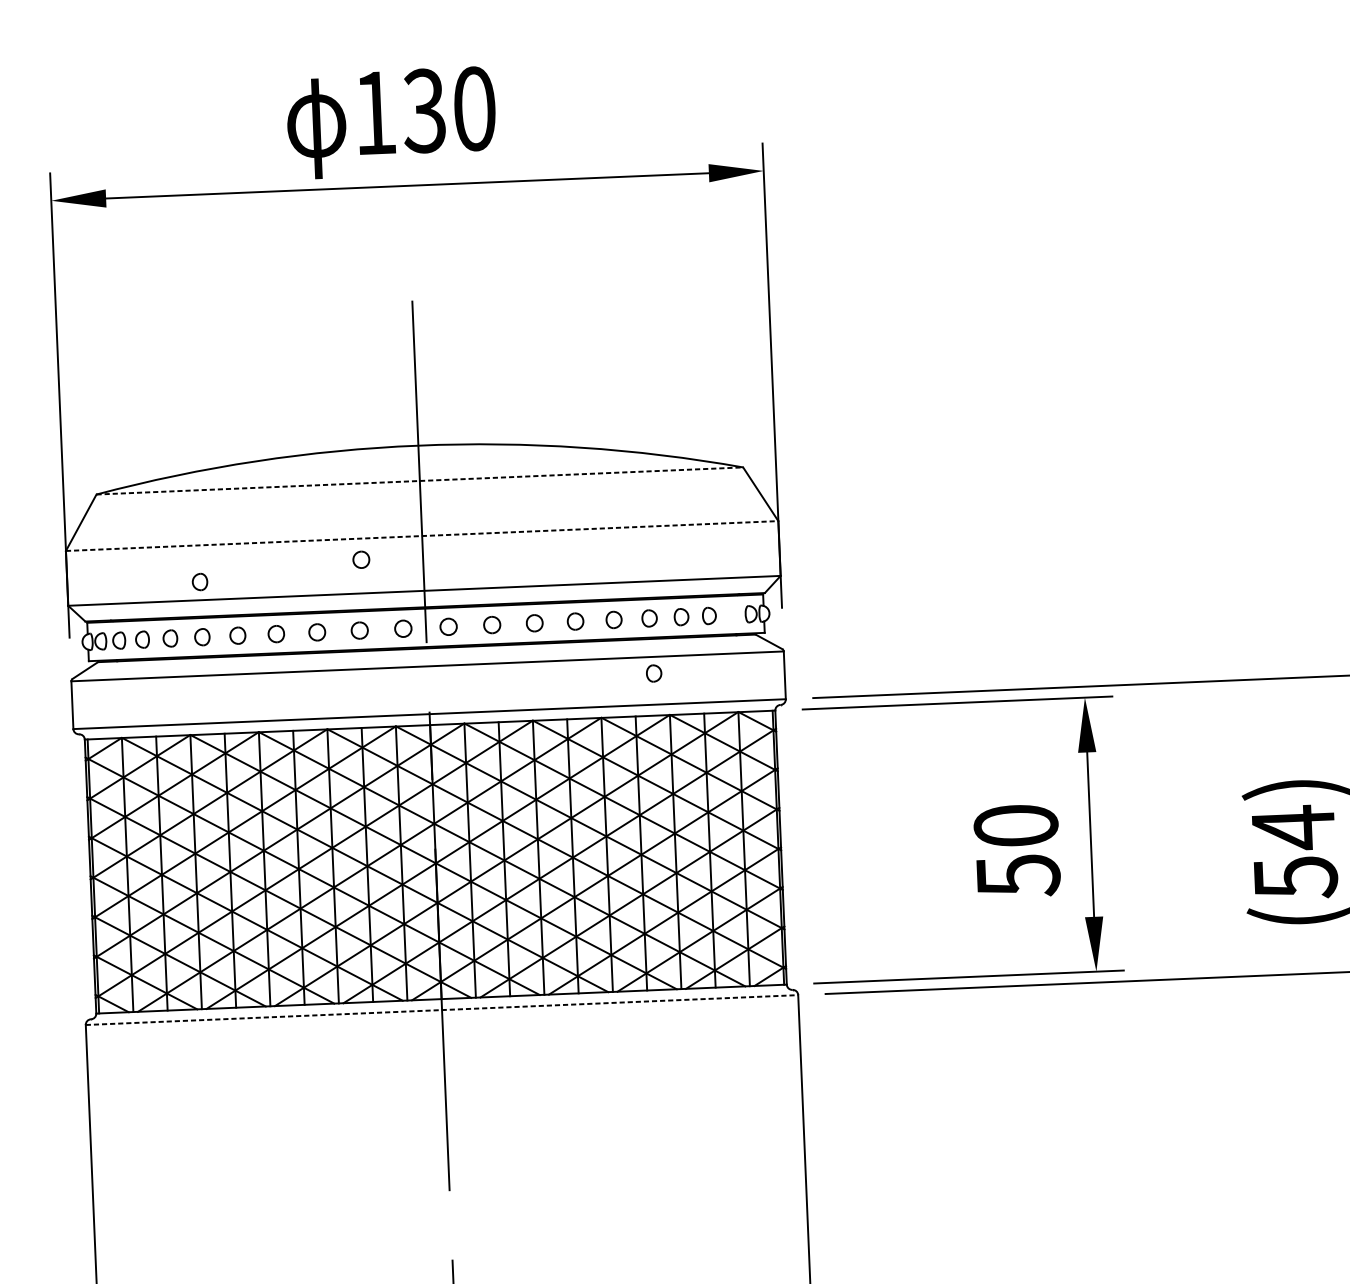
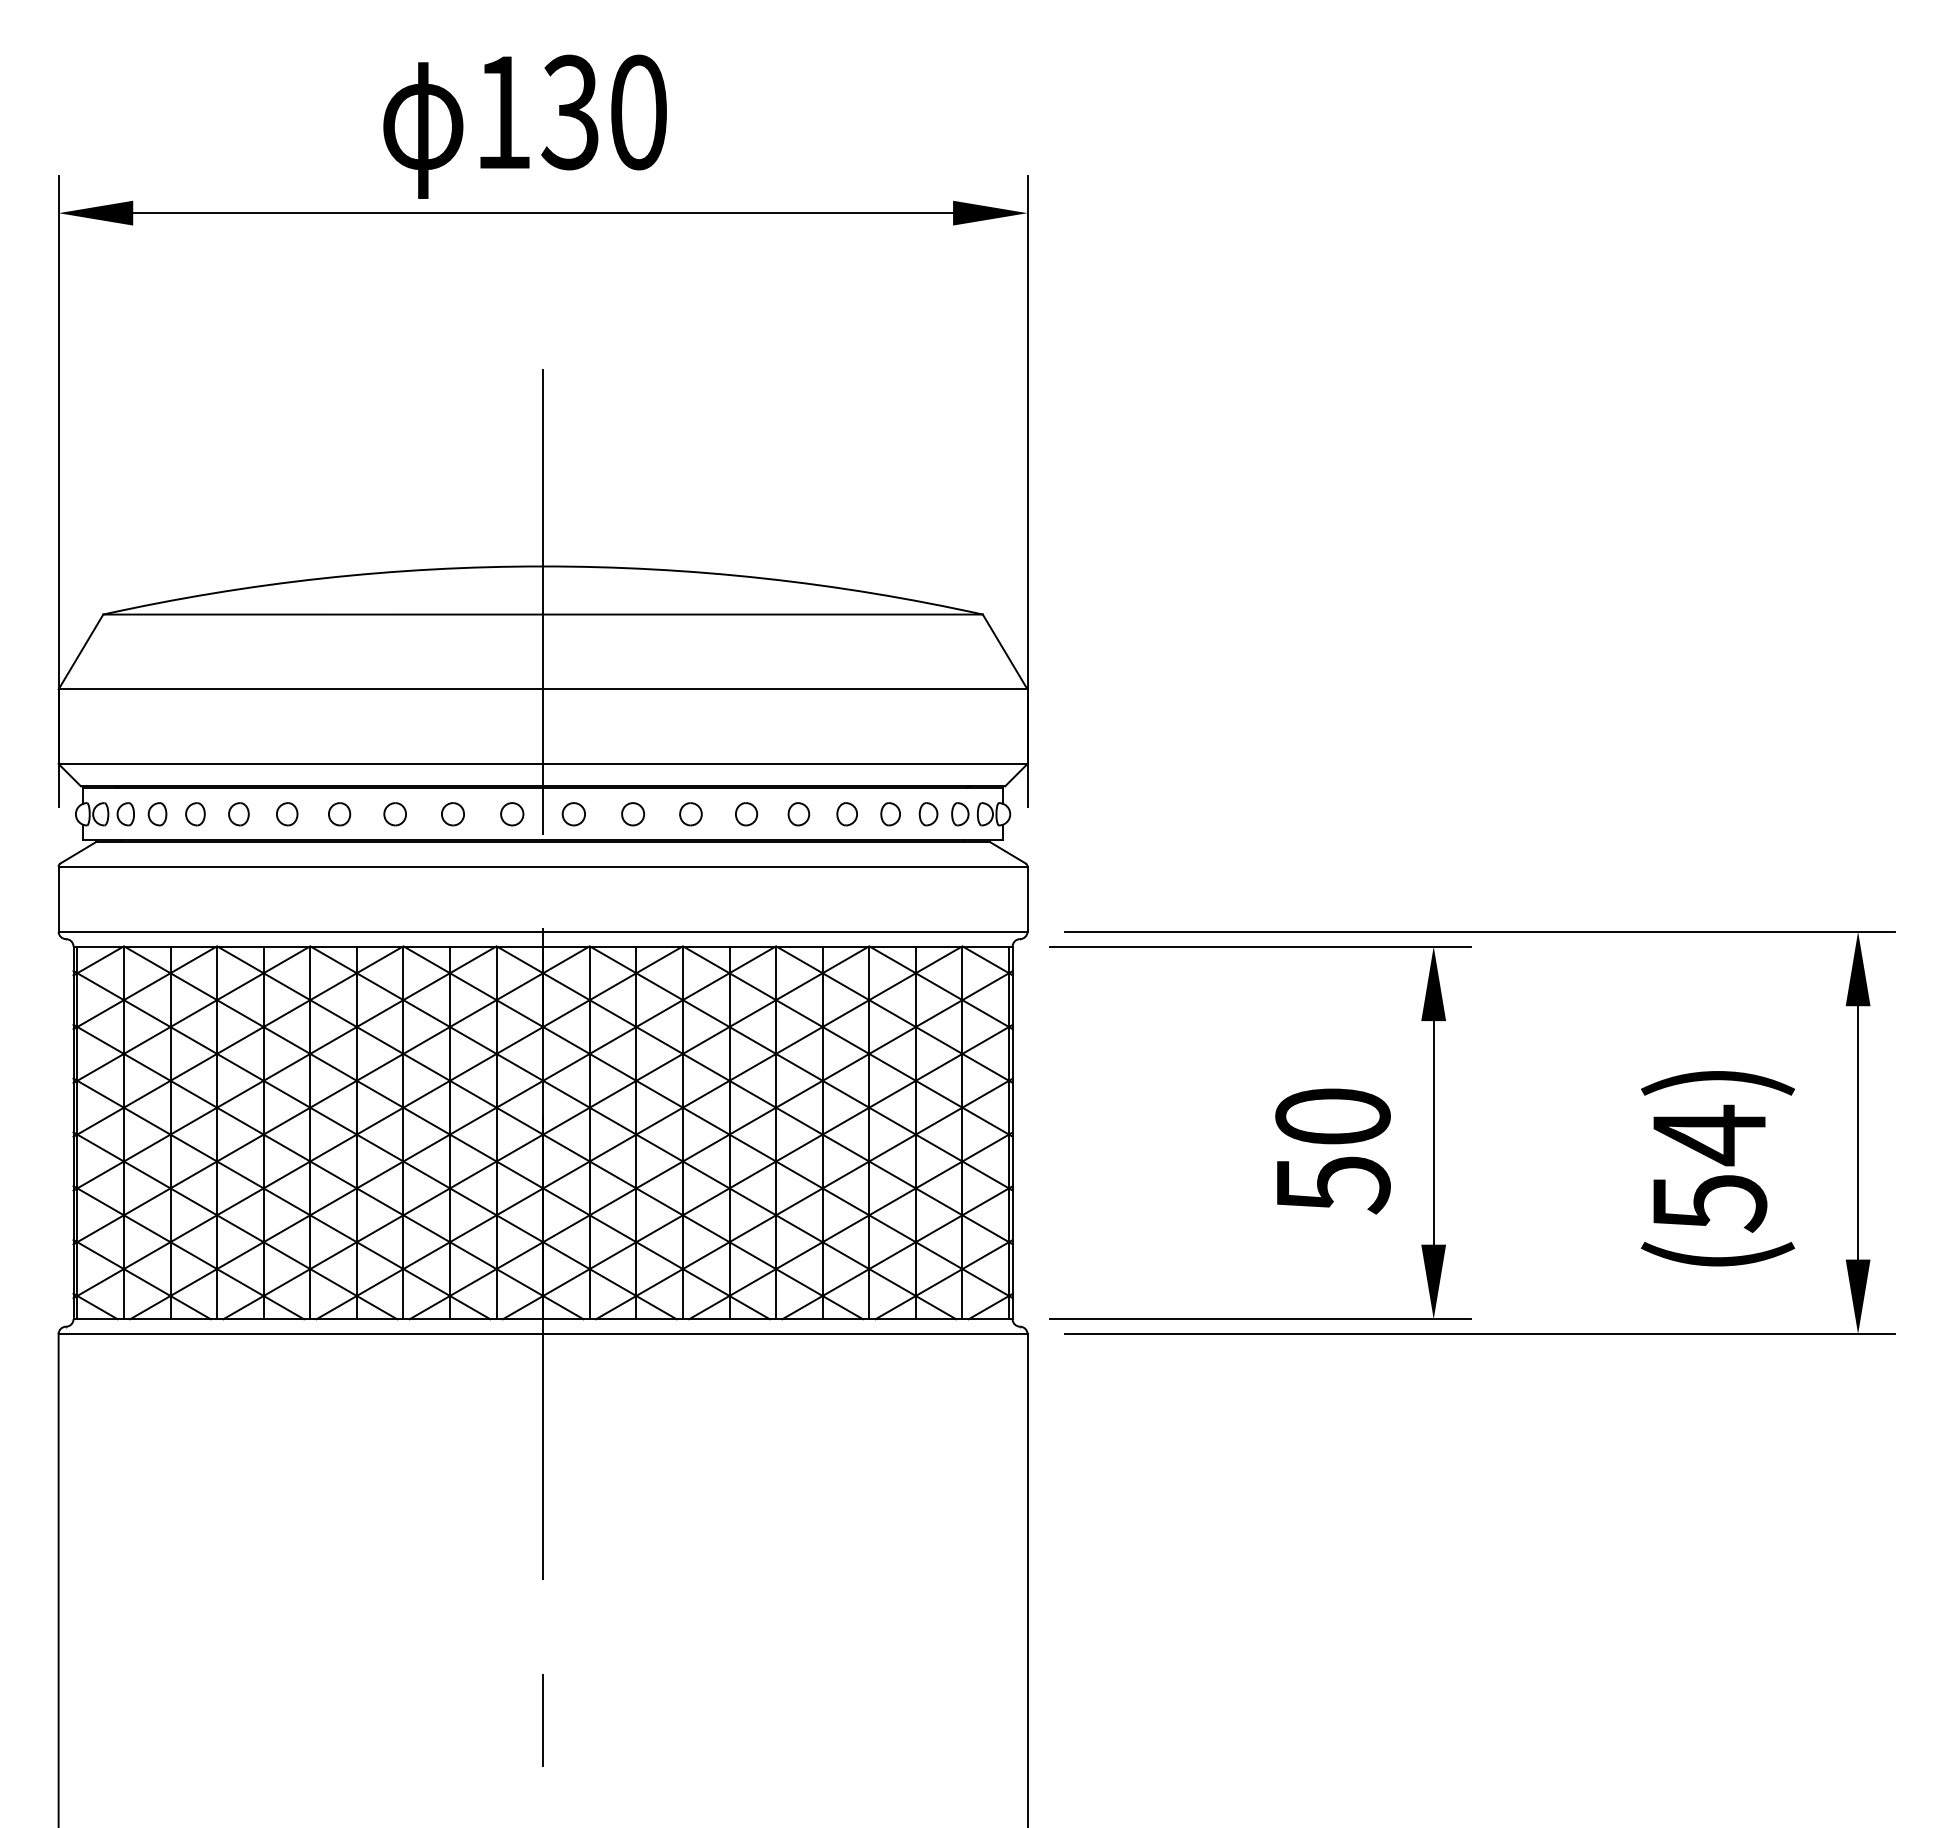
line: (420, 480) -> (543, 614), dashed -> solid
line: (422, 536) -> (543, 689), dashed -> solid
part: (360, 560) -> (458, 718), removed
part: (199, 582) -> (238, 739), removed
part: (732, 615) -> (960, 814), added
part: (653, 673) -> (849, 889), removed
line: (442, 1010) -> (543, 1334), dashed -> solid

